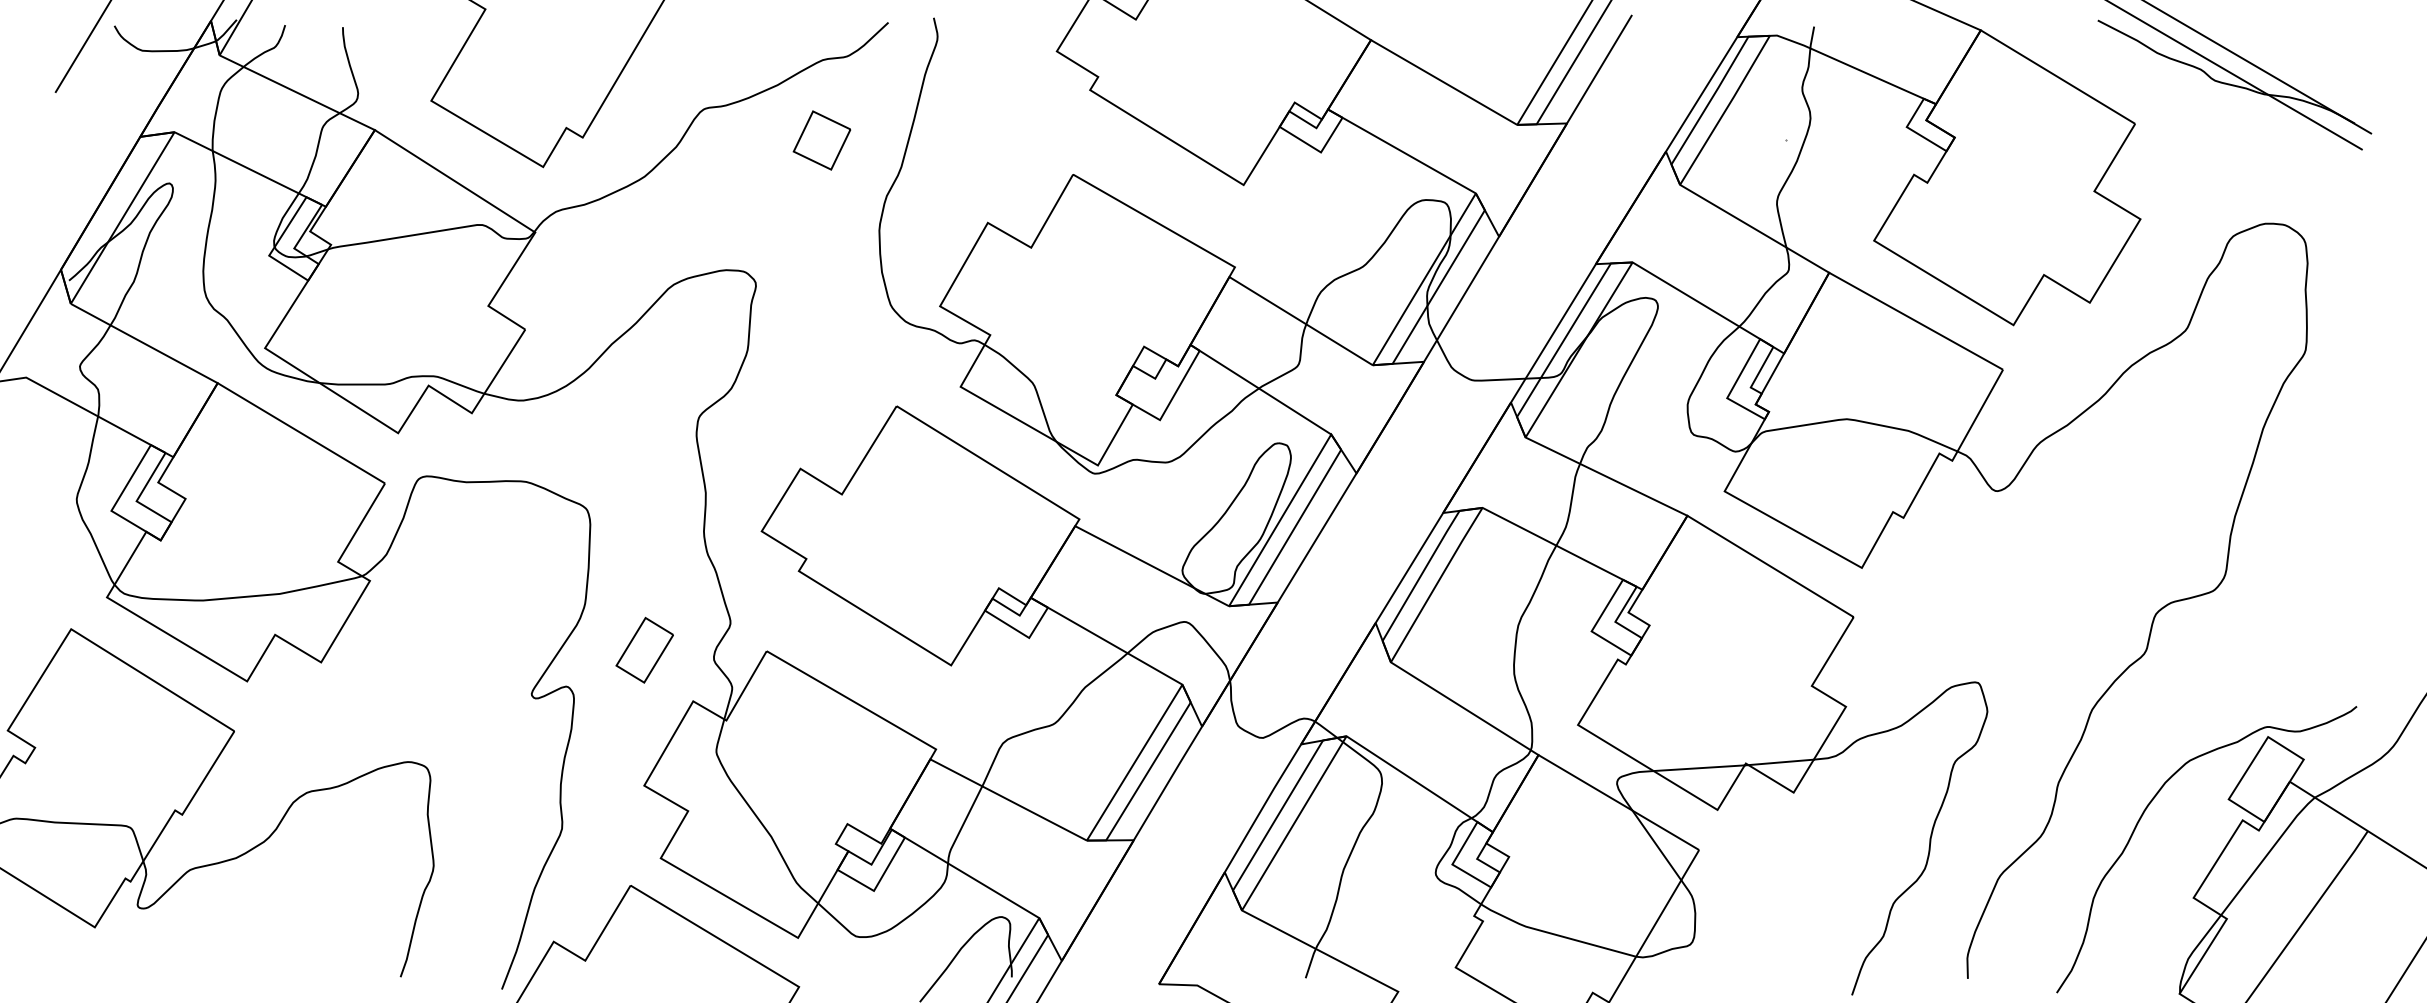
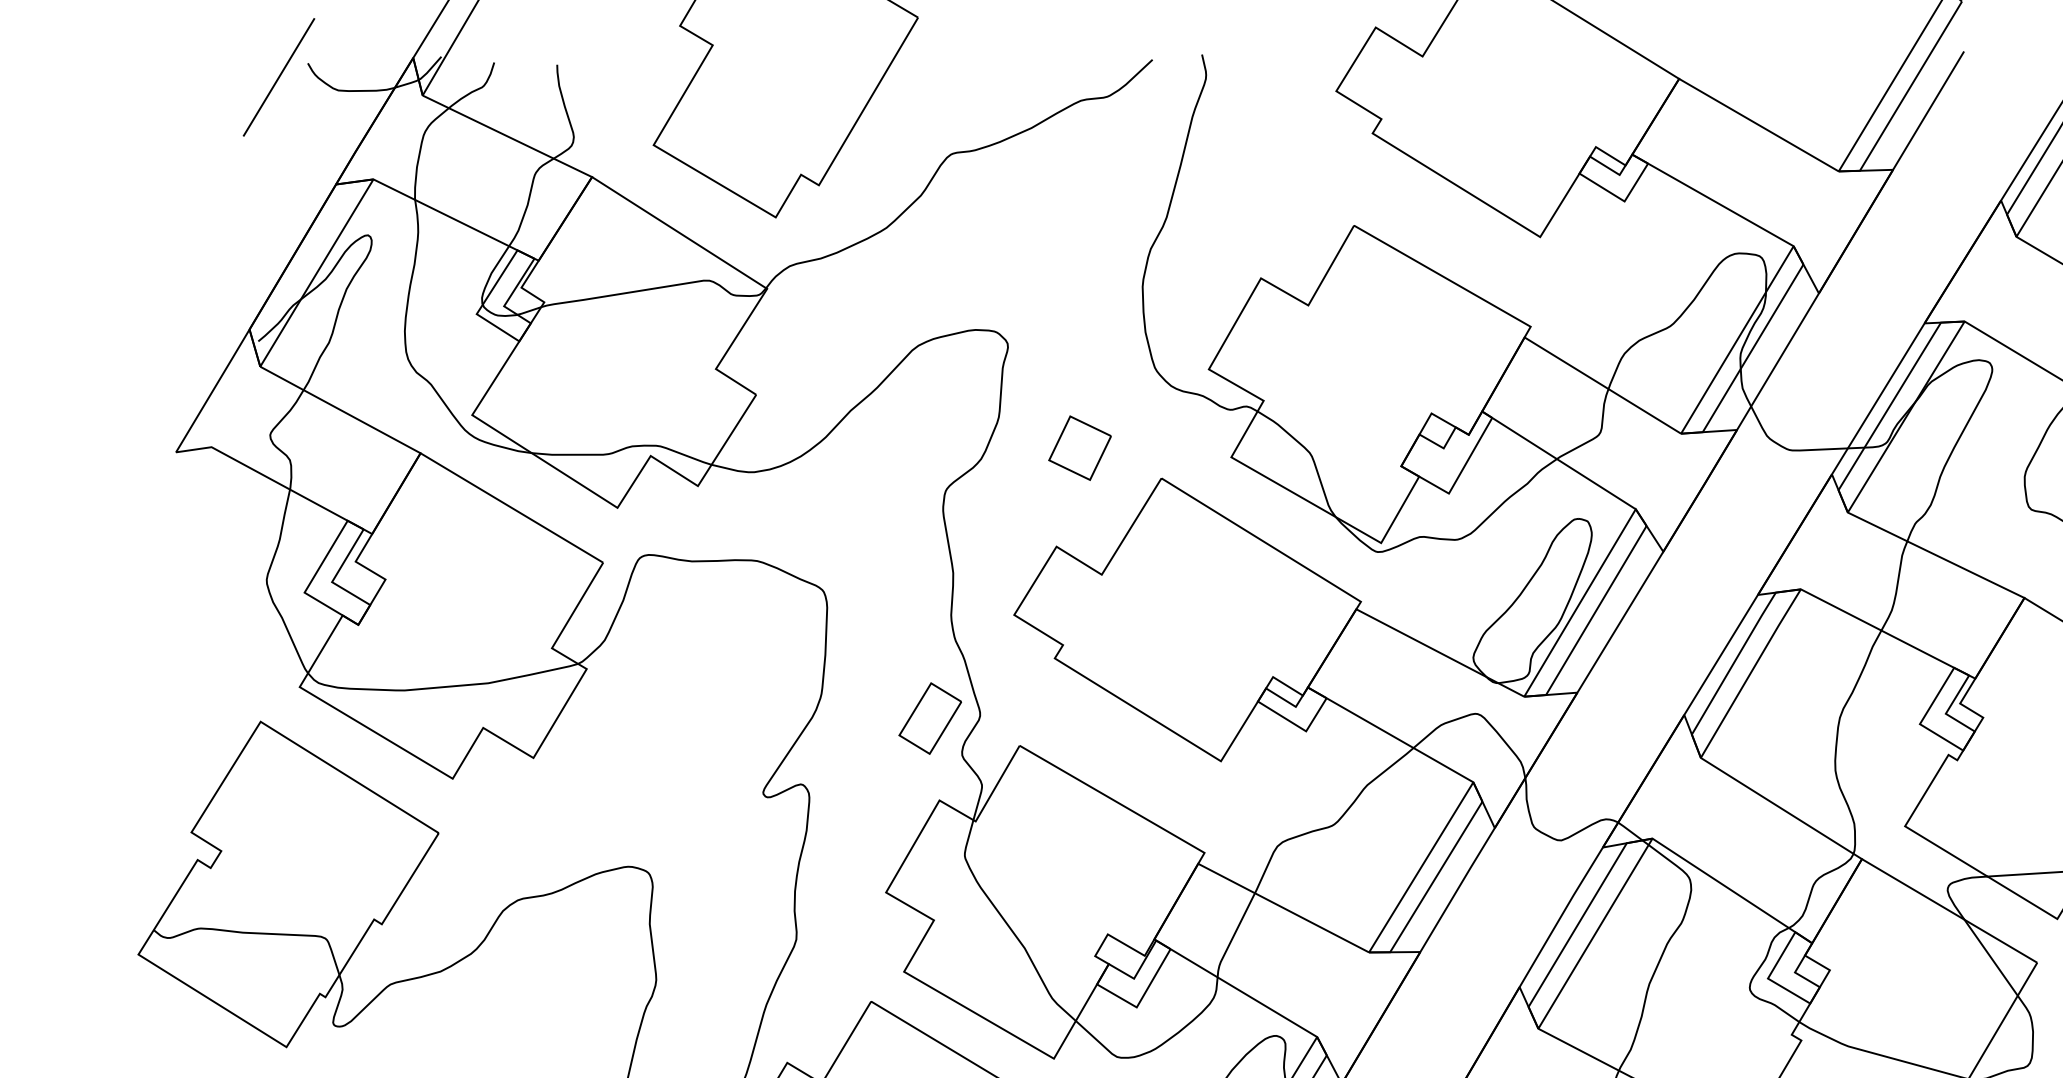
part: (821, 140) -> (1079, 448), moved
part: (644, 649) -> (929, 717), moved

